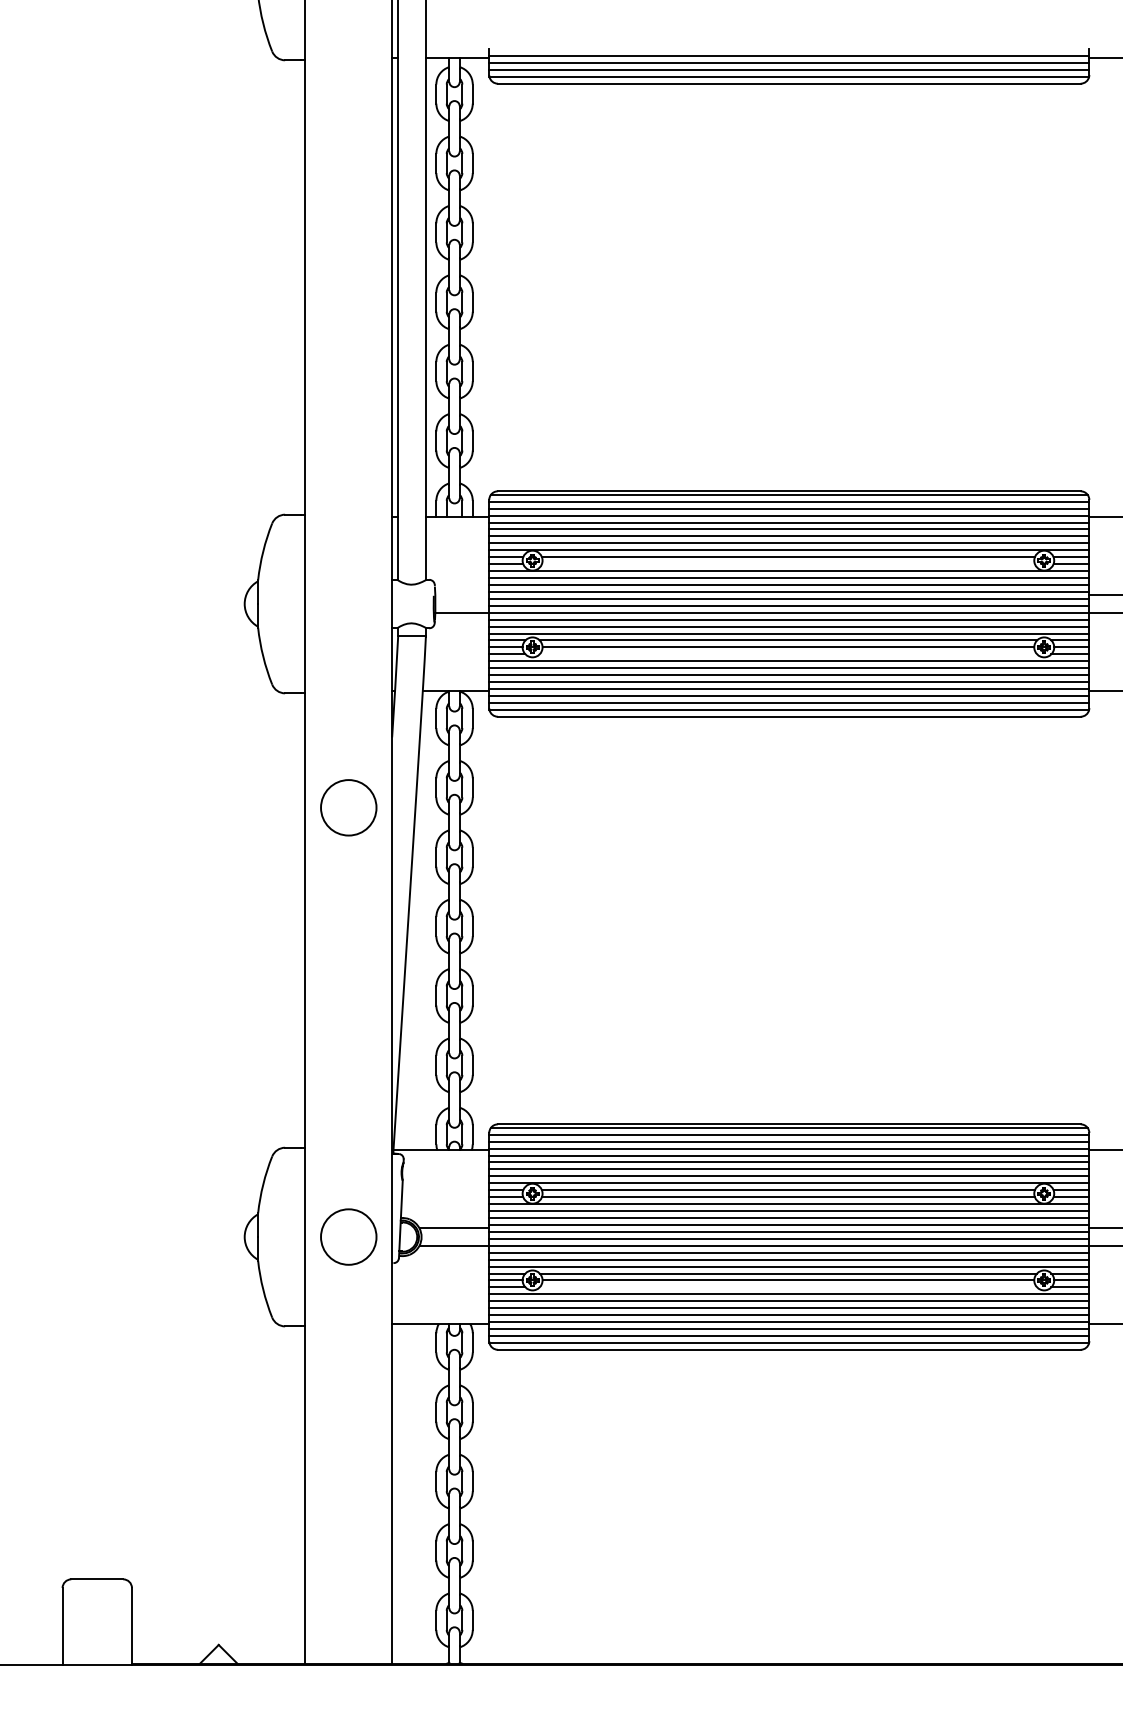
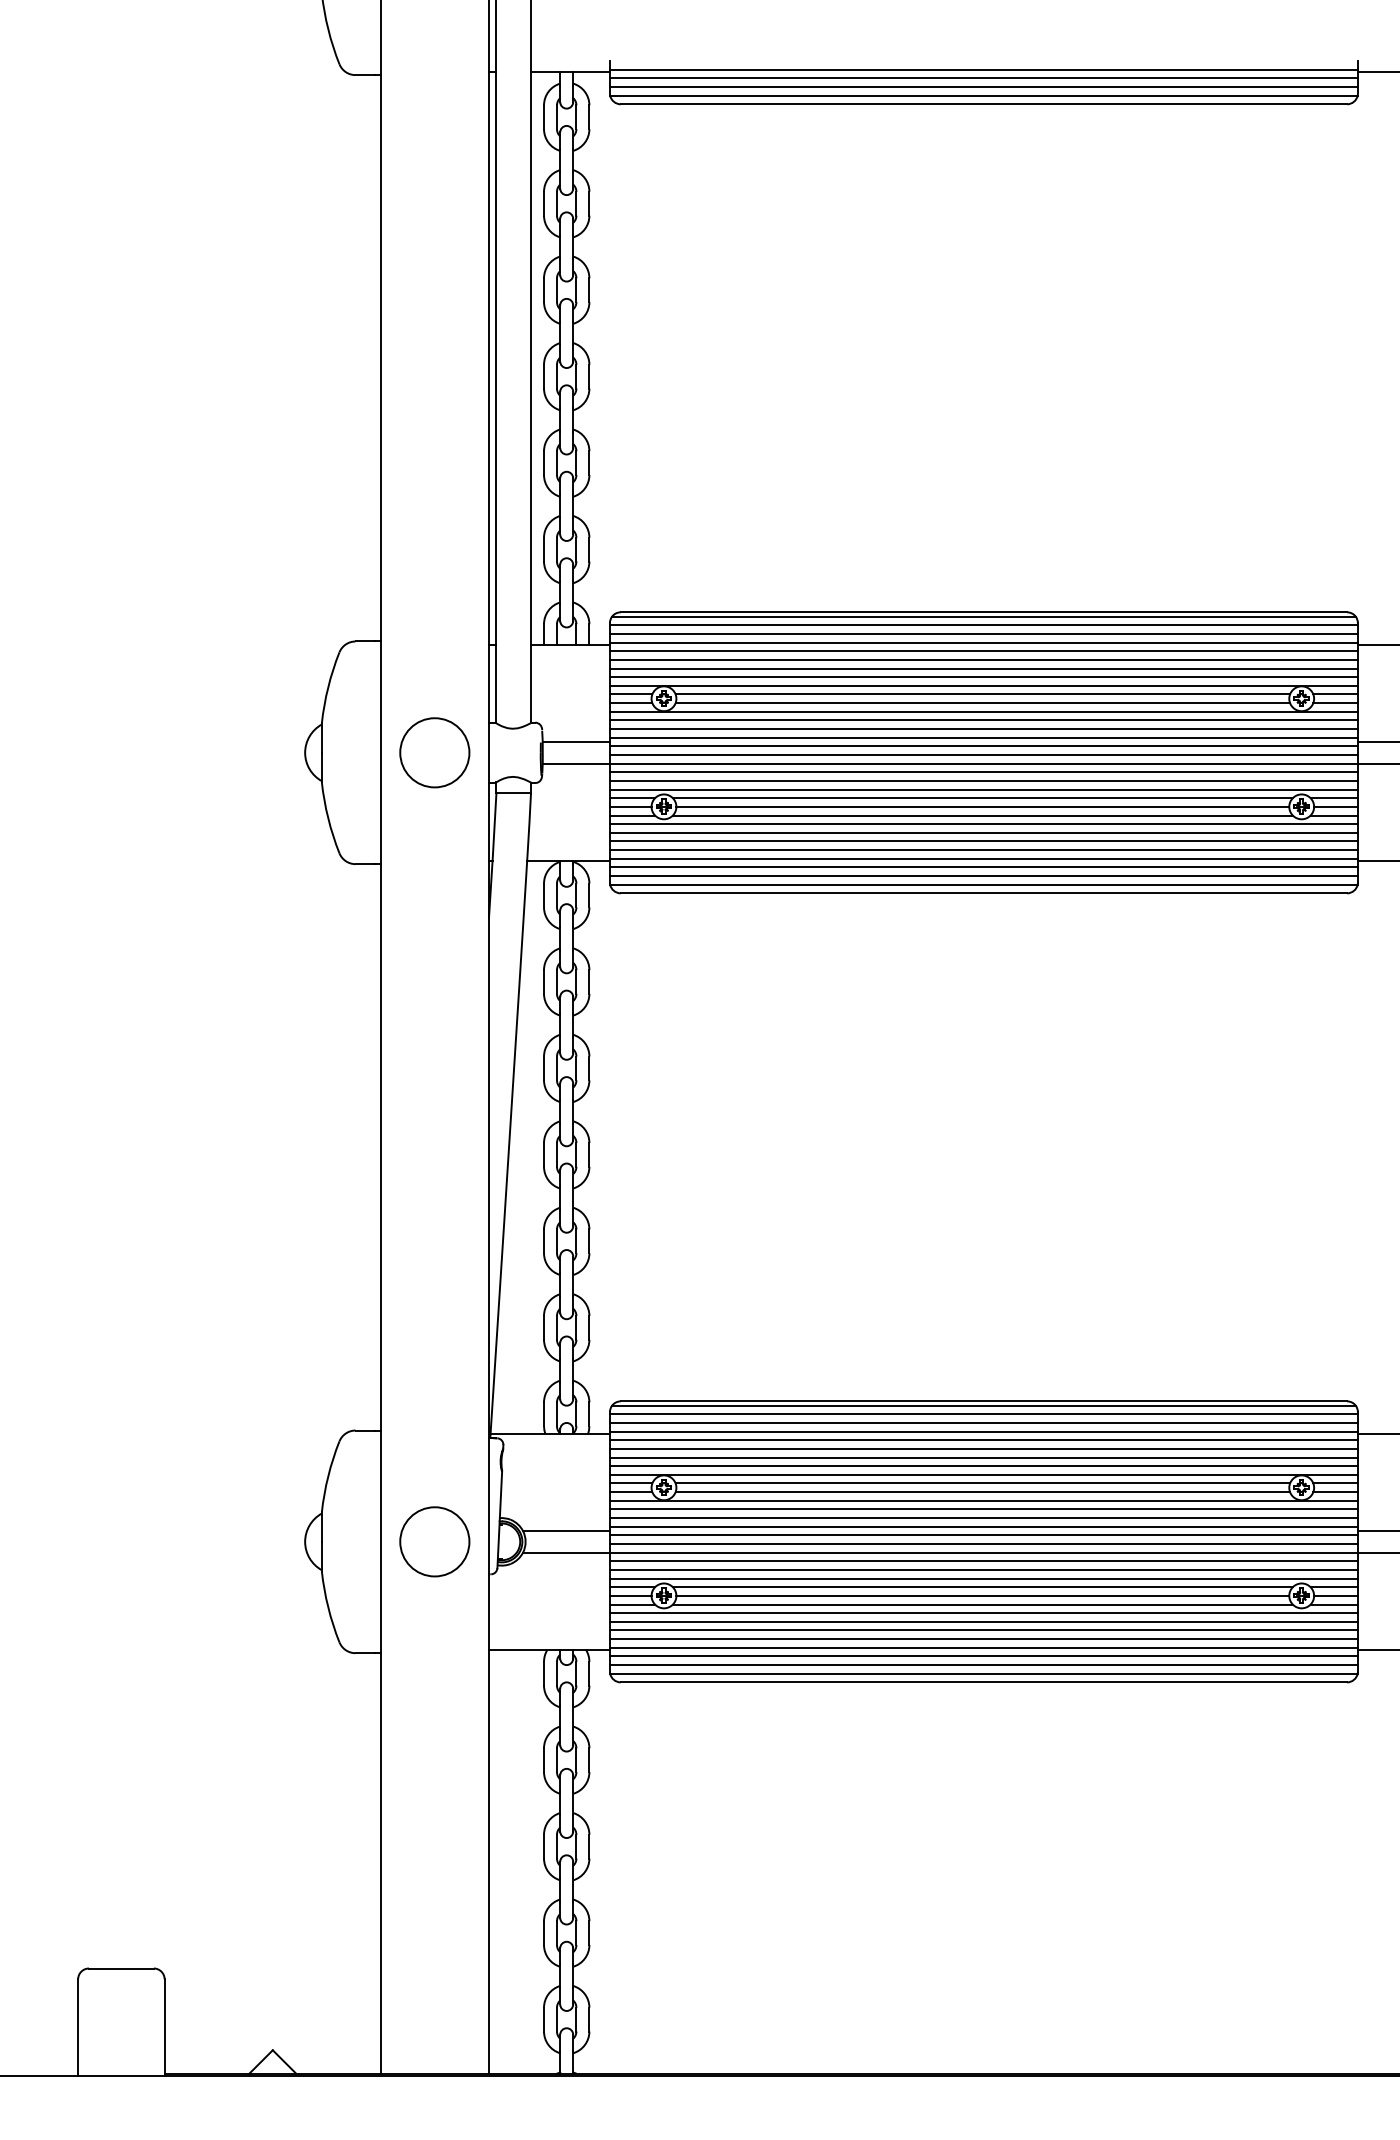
line: (788, 564) -> (982, 703), added
line: (461, 595) -> (575, 742), added
line: (788, 654) -> (982, 815), added
circle: (348, 807) -> (434, 752), moved
line: (788, 1287) -> (982, 1604), added

